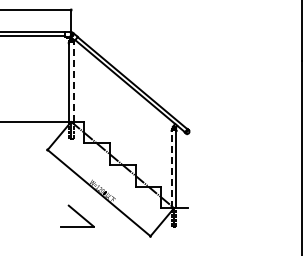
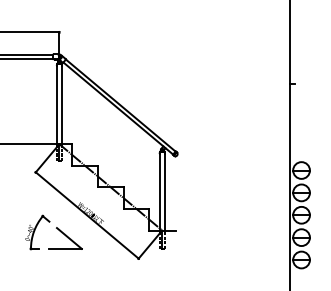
line: (73, 82) -> (61, 104), dashed -> solid
line: (172, 168) -> (160, 190), dashed -> solid
part: (49, 210) -> (37, 232), added

